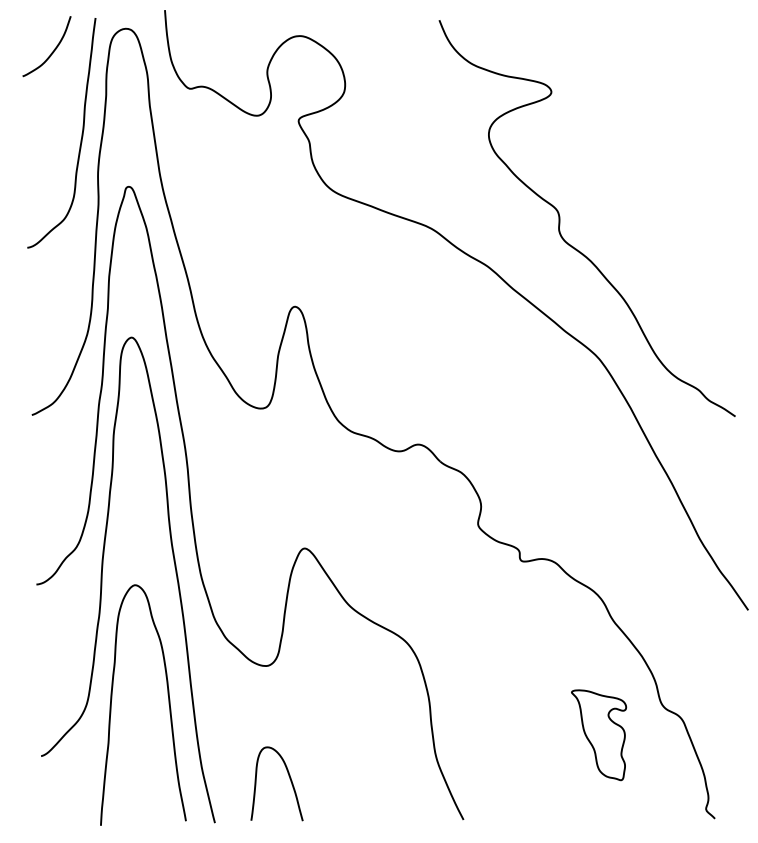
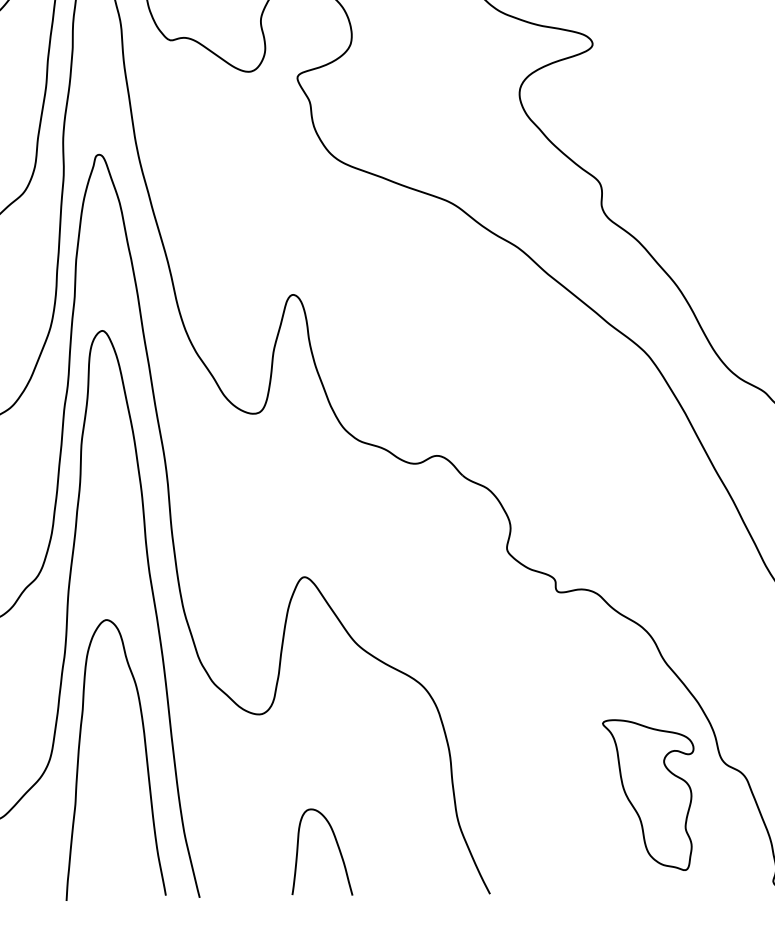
part: (598, 735) -> (647, 795), size x1.43
curve: (289, 779) -> (336, 846), moved

